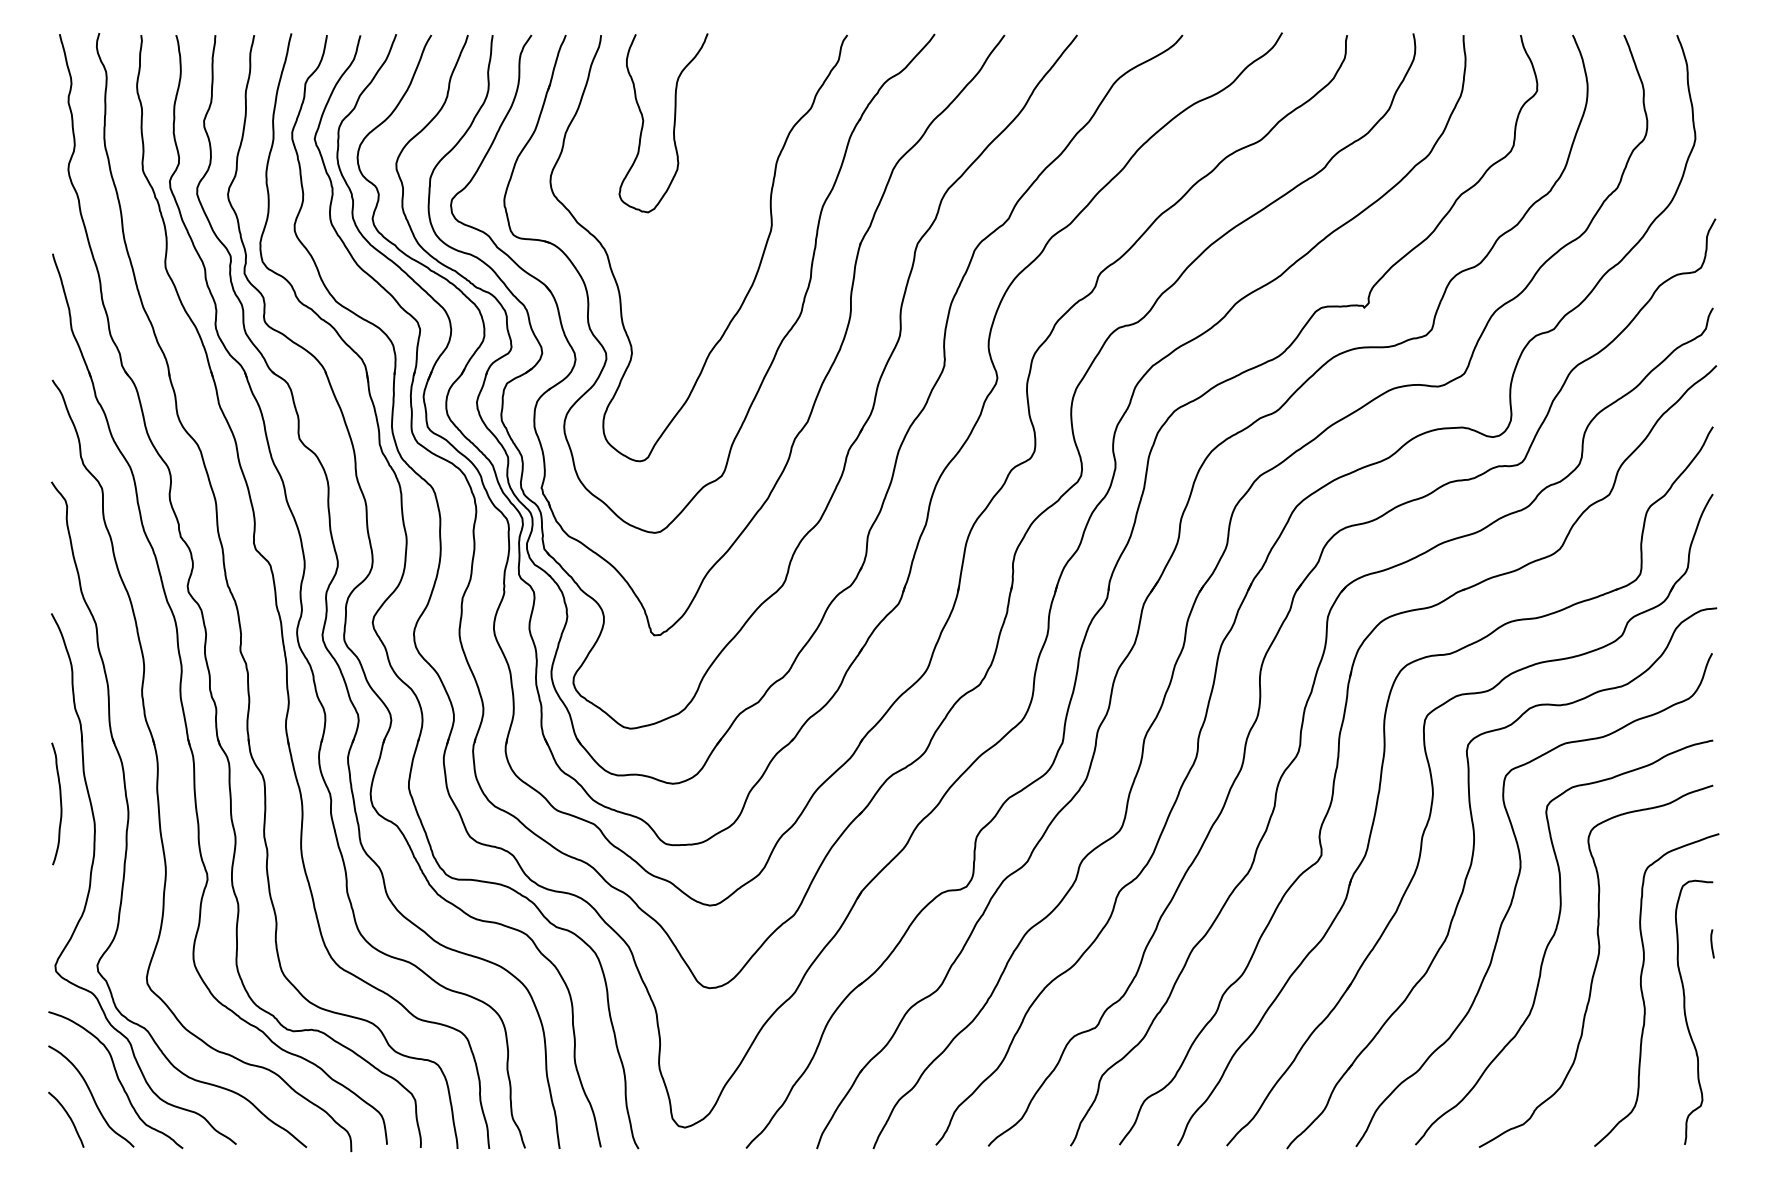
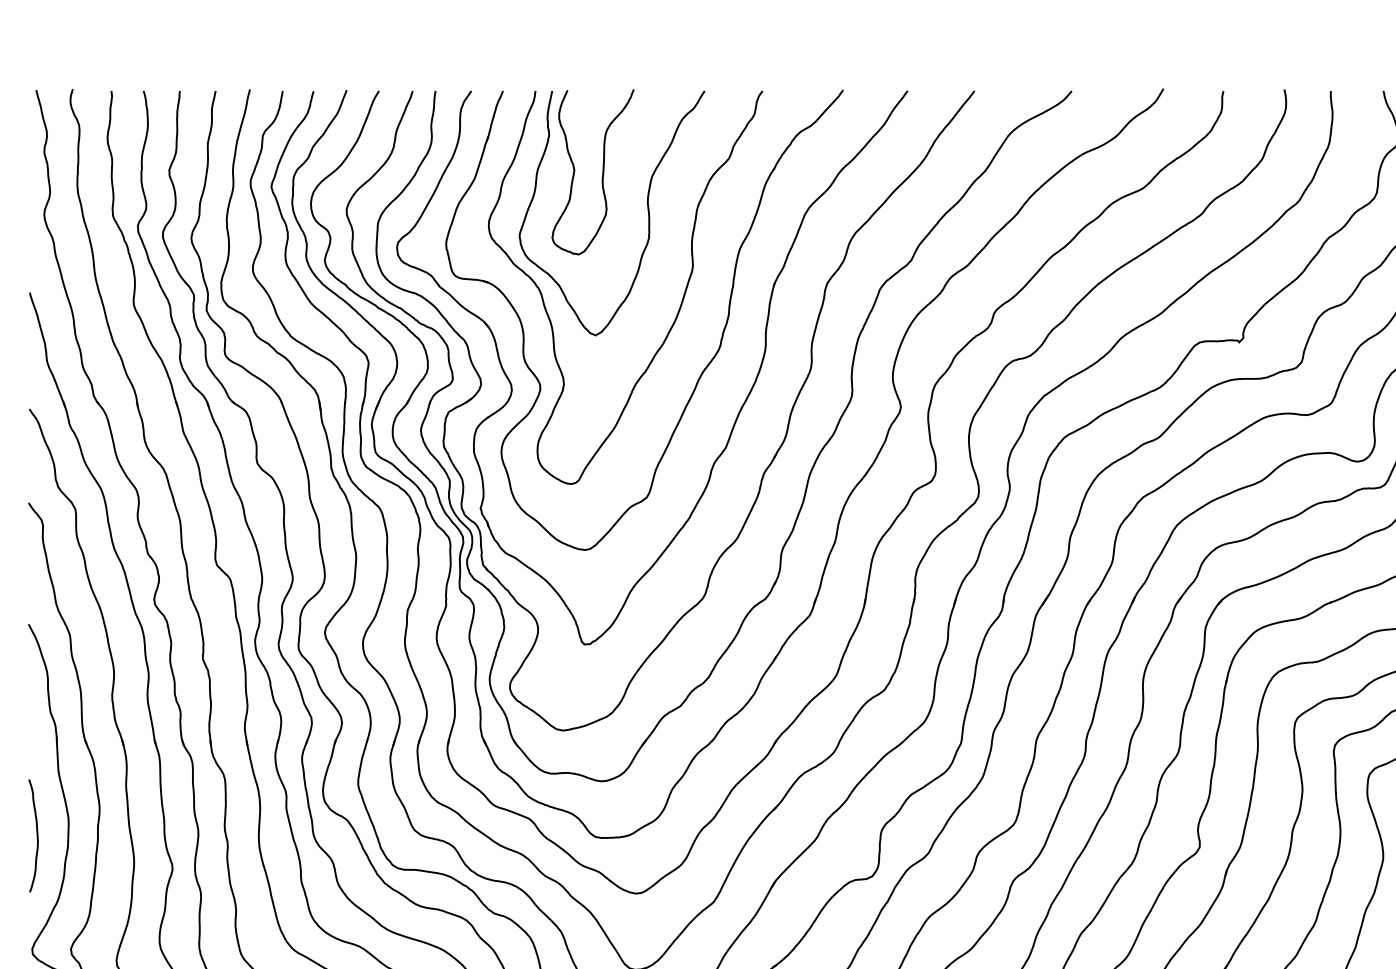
curve: (722, 164) -> (647, 210), added
curve: (60, 803) -> (36, 835), moved

